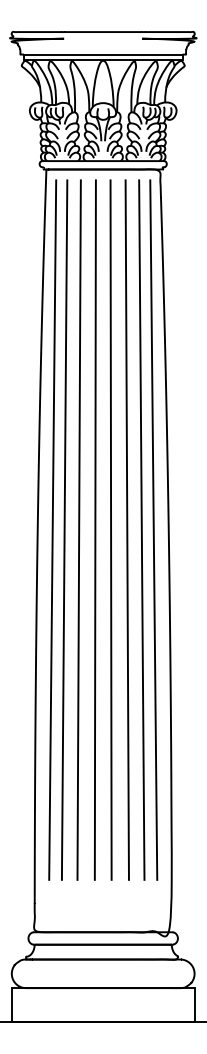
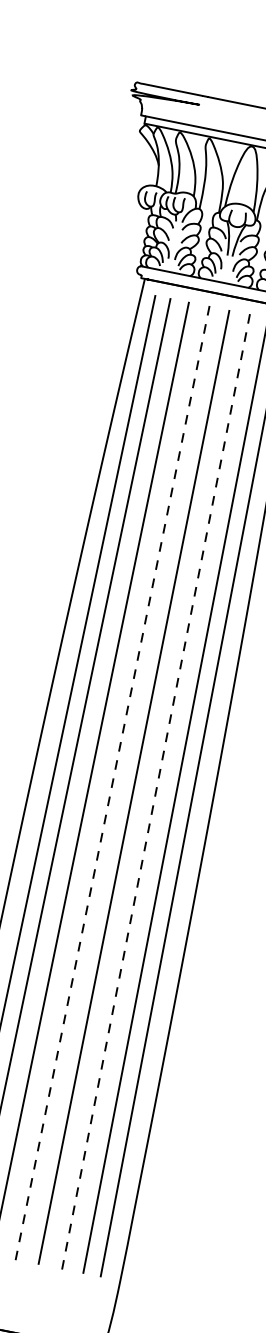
line: (95, 530) -> (112, 783), solid -> dashed
line: (127, 530) -> (156, 792), solid -> dashed

